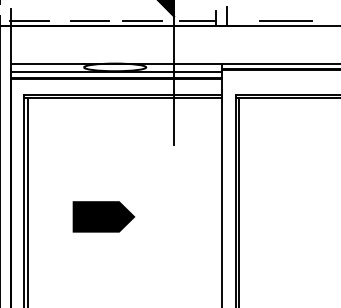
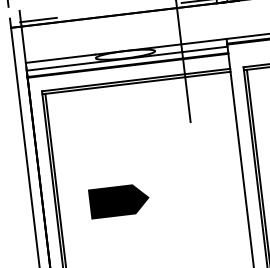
line: (89, 20) -> (95, 12), removed
line: (141, 20) -> (145, 6), removed
line: (103, 216) -> (119, 200), moved

